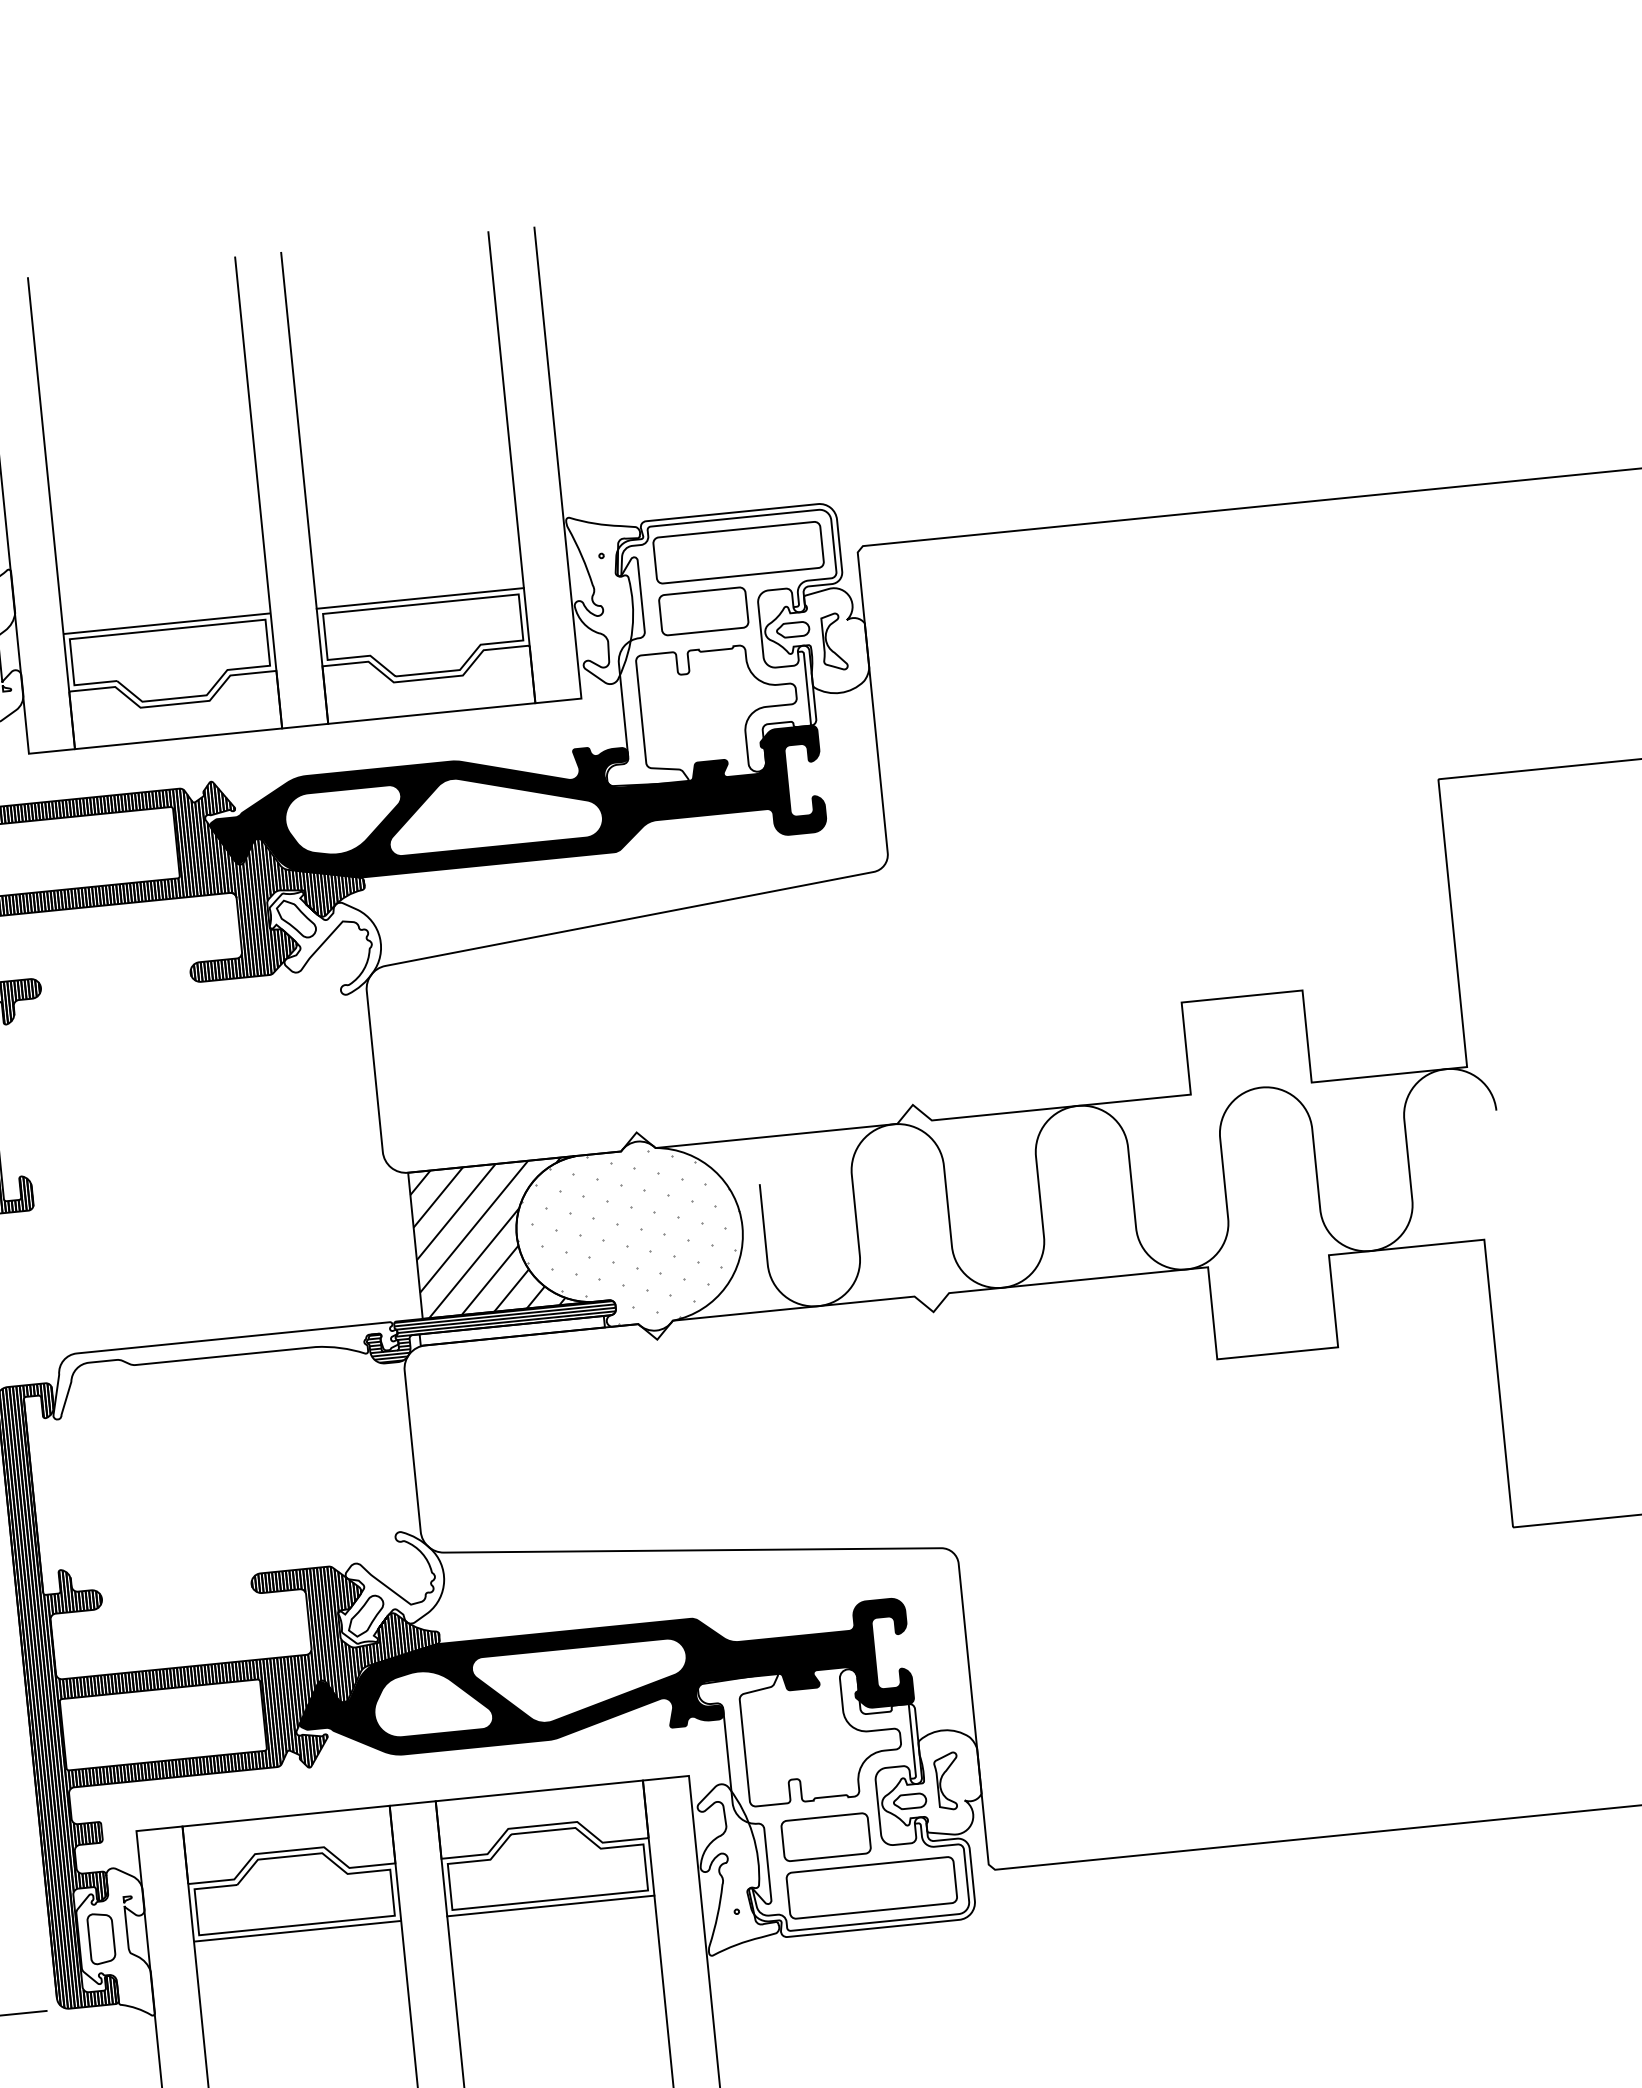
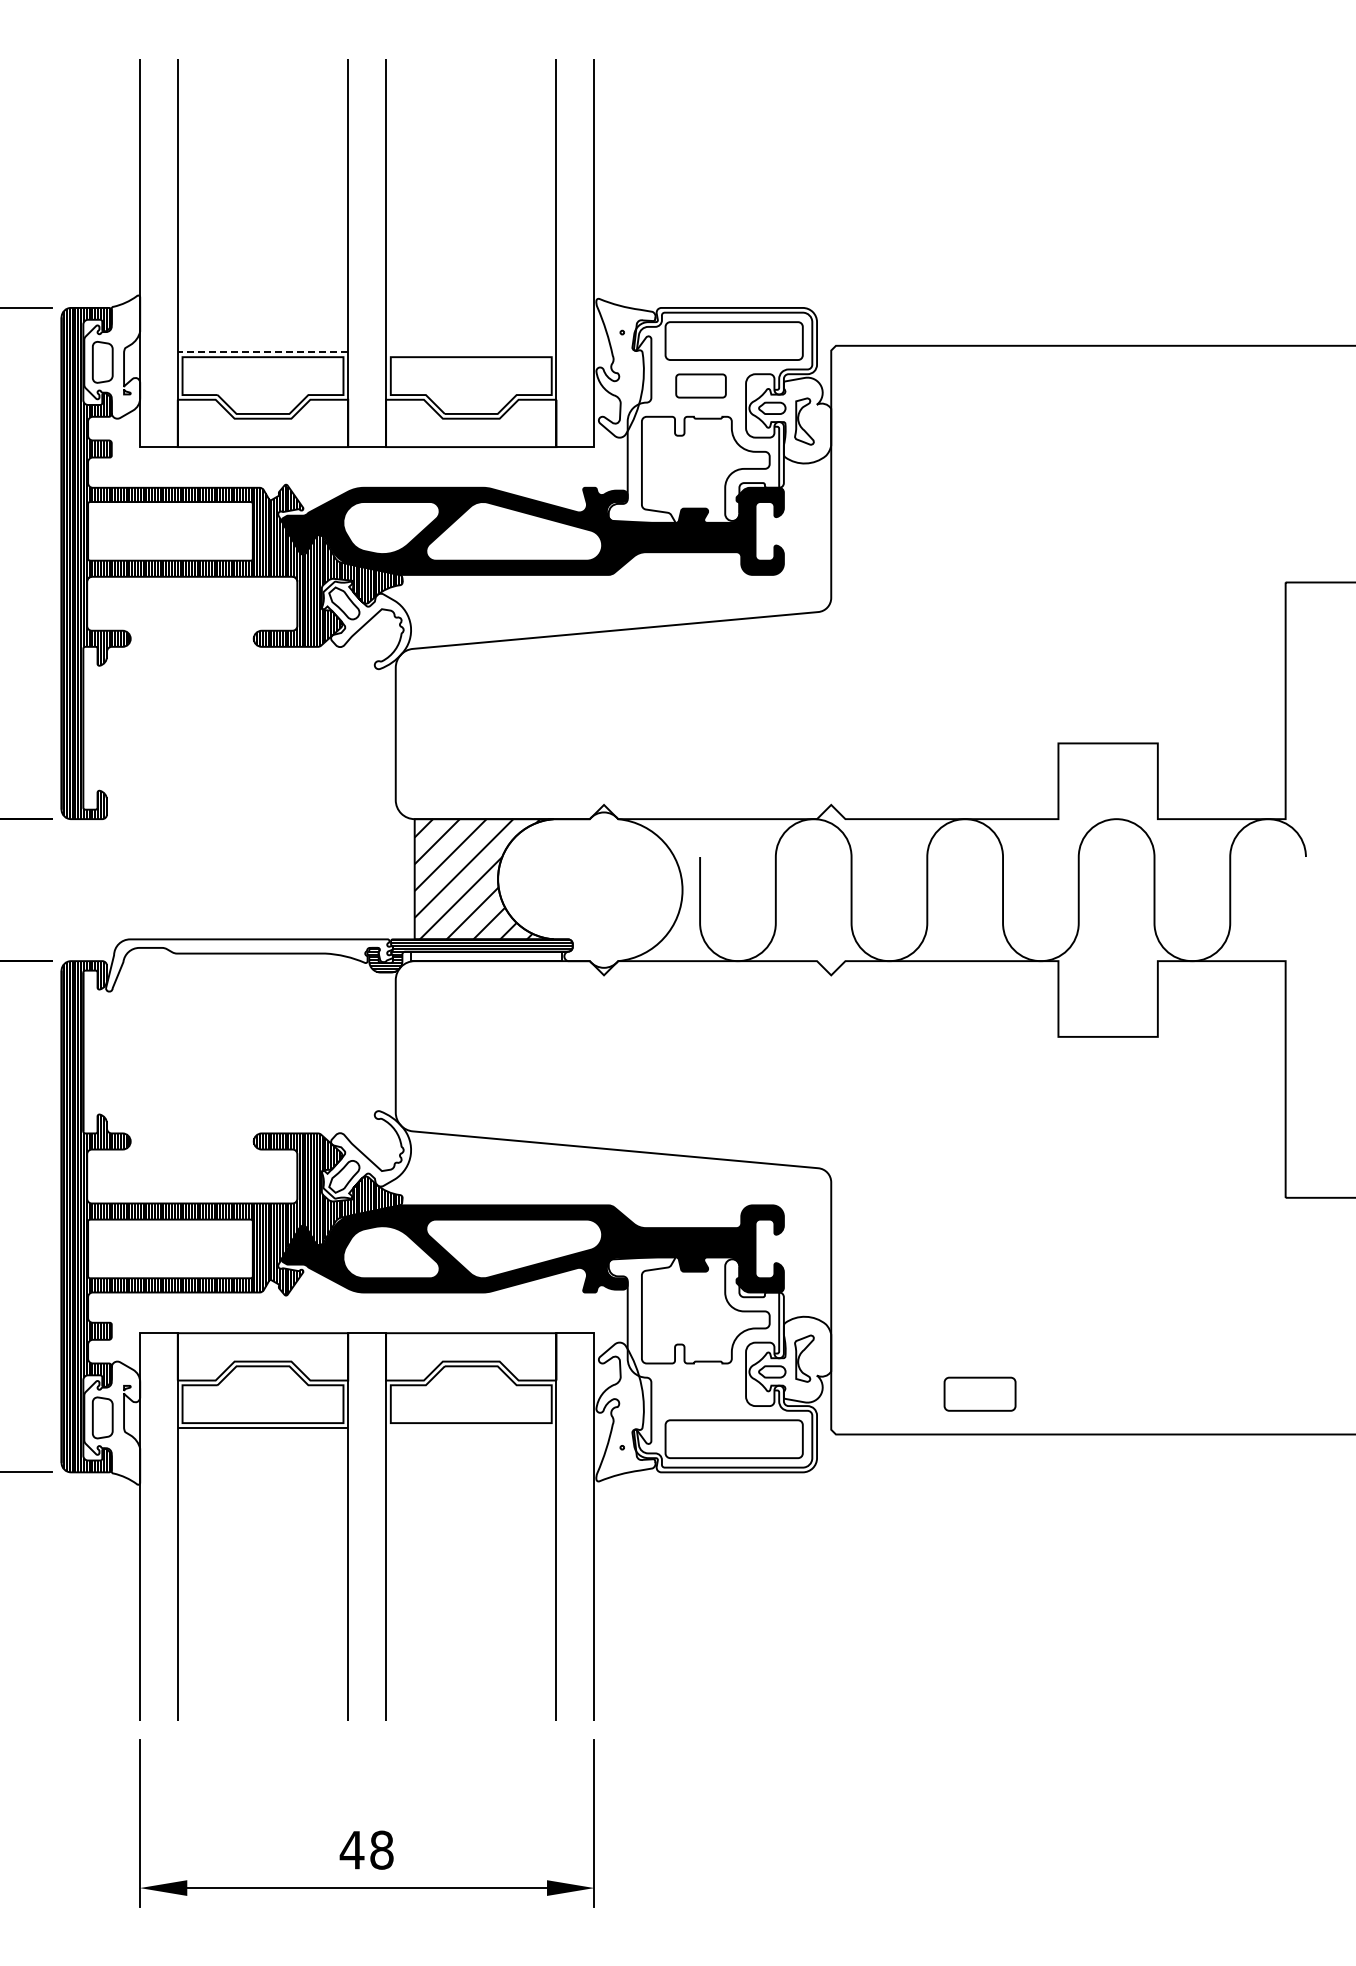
line: (420, 598) -> (471, 352), removed
part: (703, 610) -> (700, 385), size x0.7
line: (166, 623) -> (262, 352), solid -> dashed
hatch: (629, 1238) -> (589, 890), removed
part: (825, 1836) -> (979, 1393), moved
line: (551, 1905) -> (471, 1427), removed

